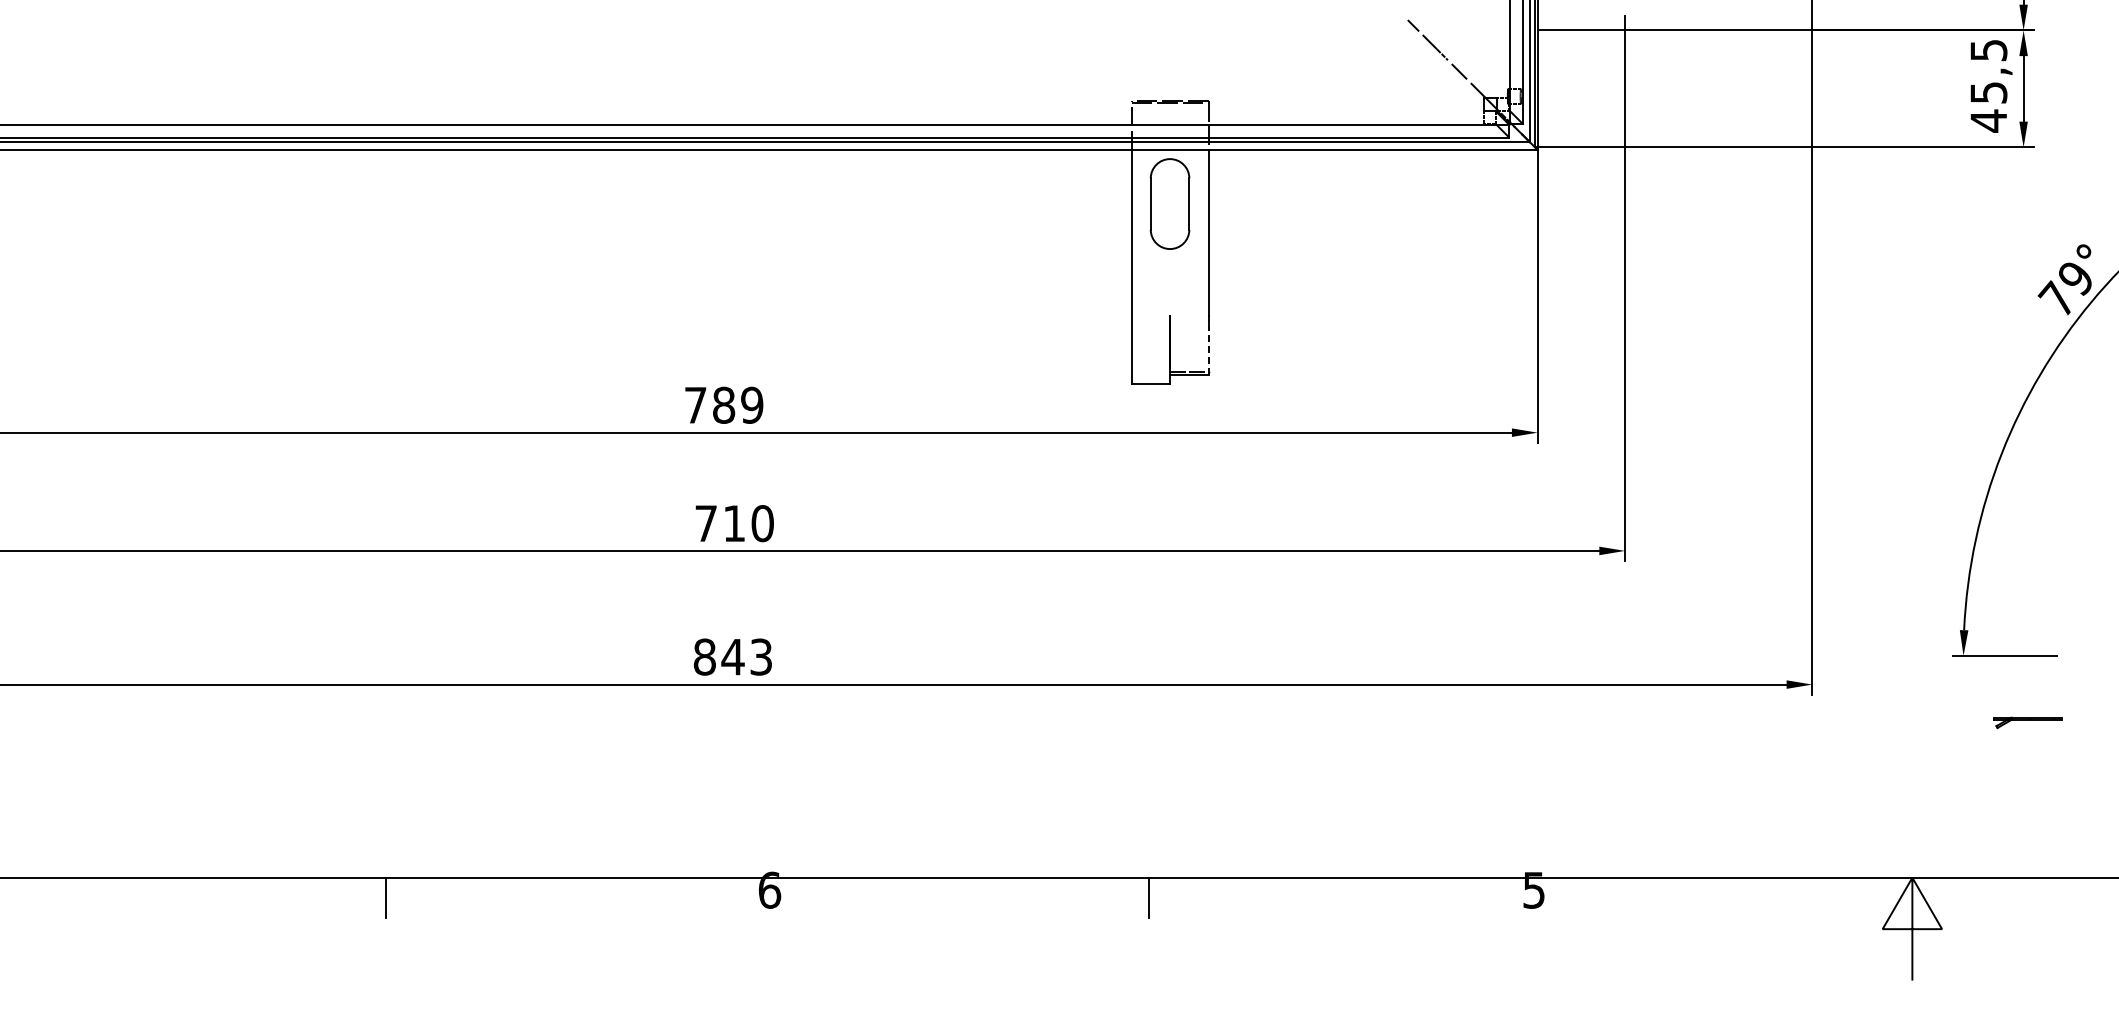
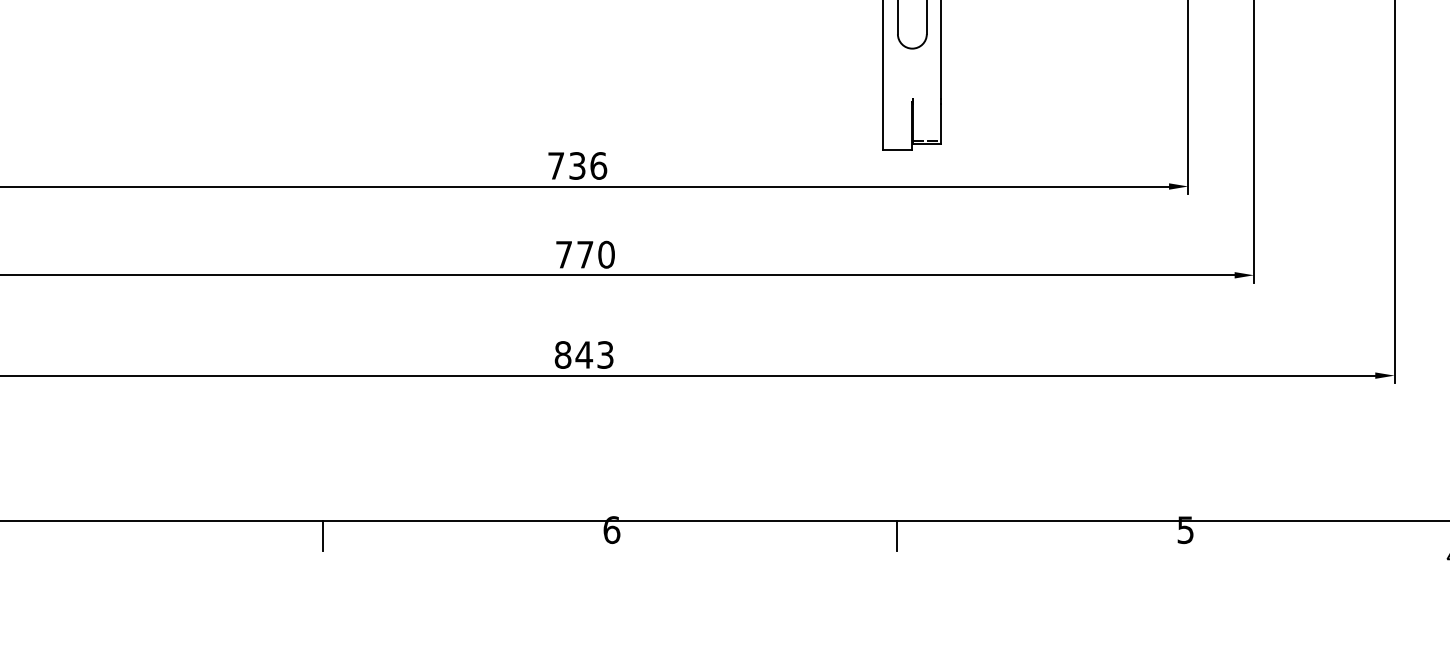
line: (1208, 348) -> (941, 123), dashed -> solid
text: (738, 404) -> (588, 165), 789 -> 736
text: (734, 523) -> (585, 254), 710 -> 770

